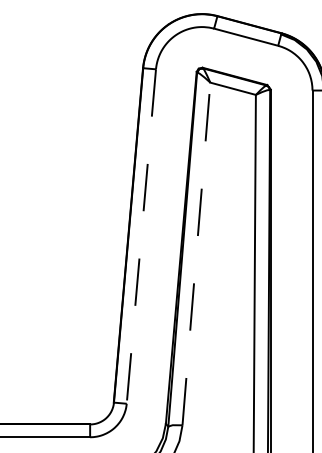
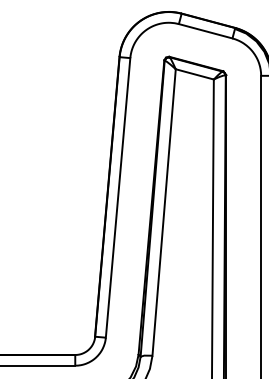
line: (141, 237) -> (118, 198), dashed -> solid
line: (196, 254) -> (164, 212), dashed -> solid

